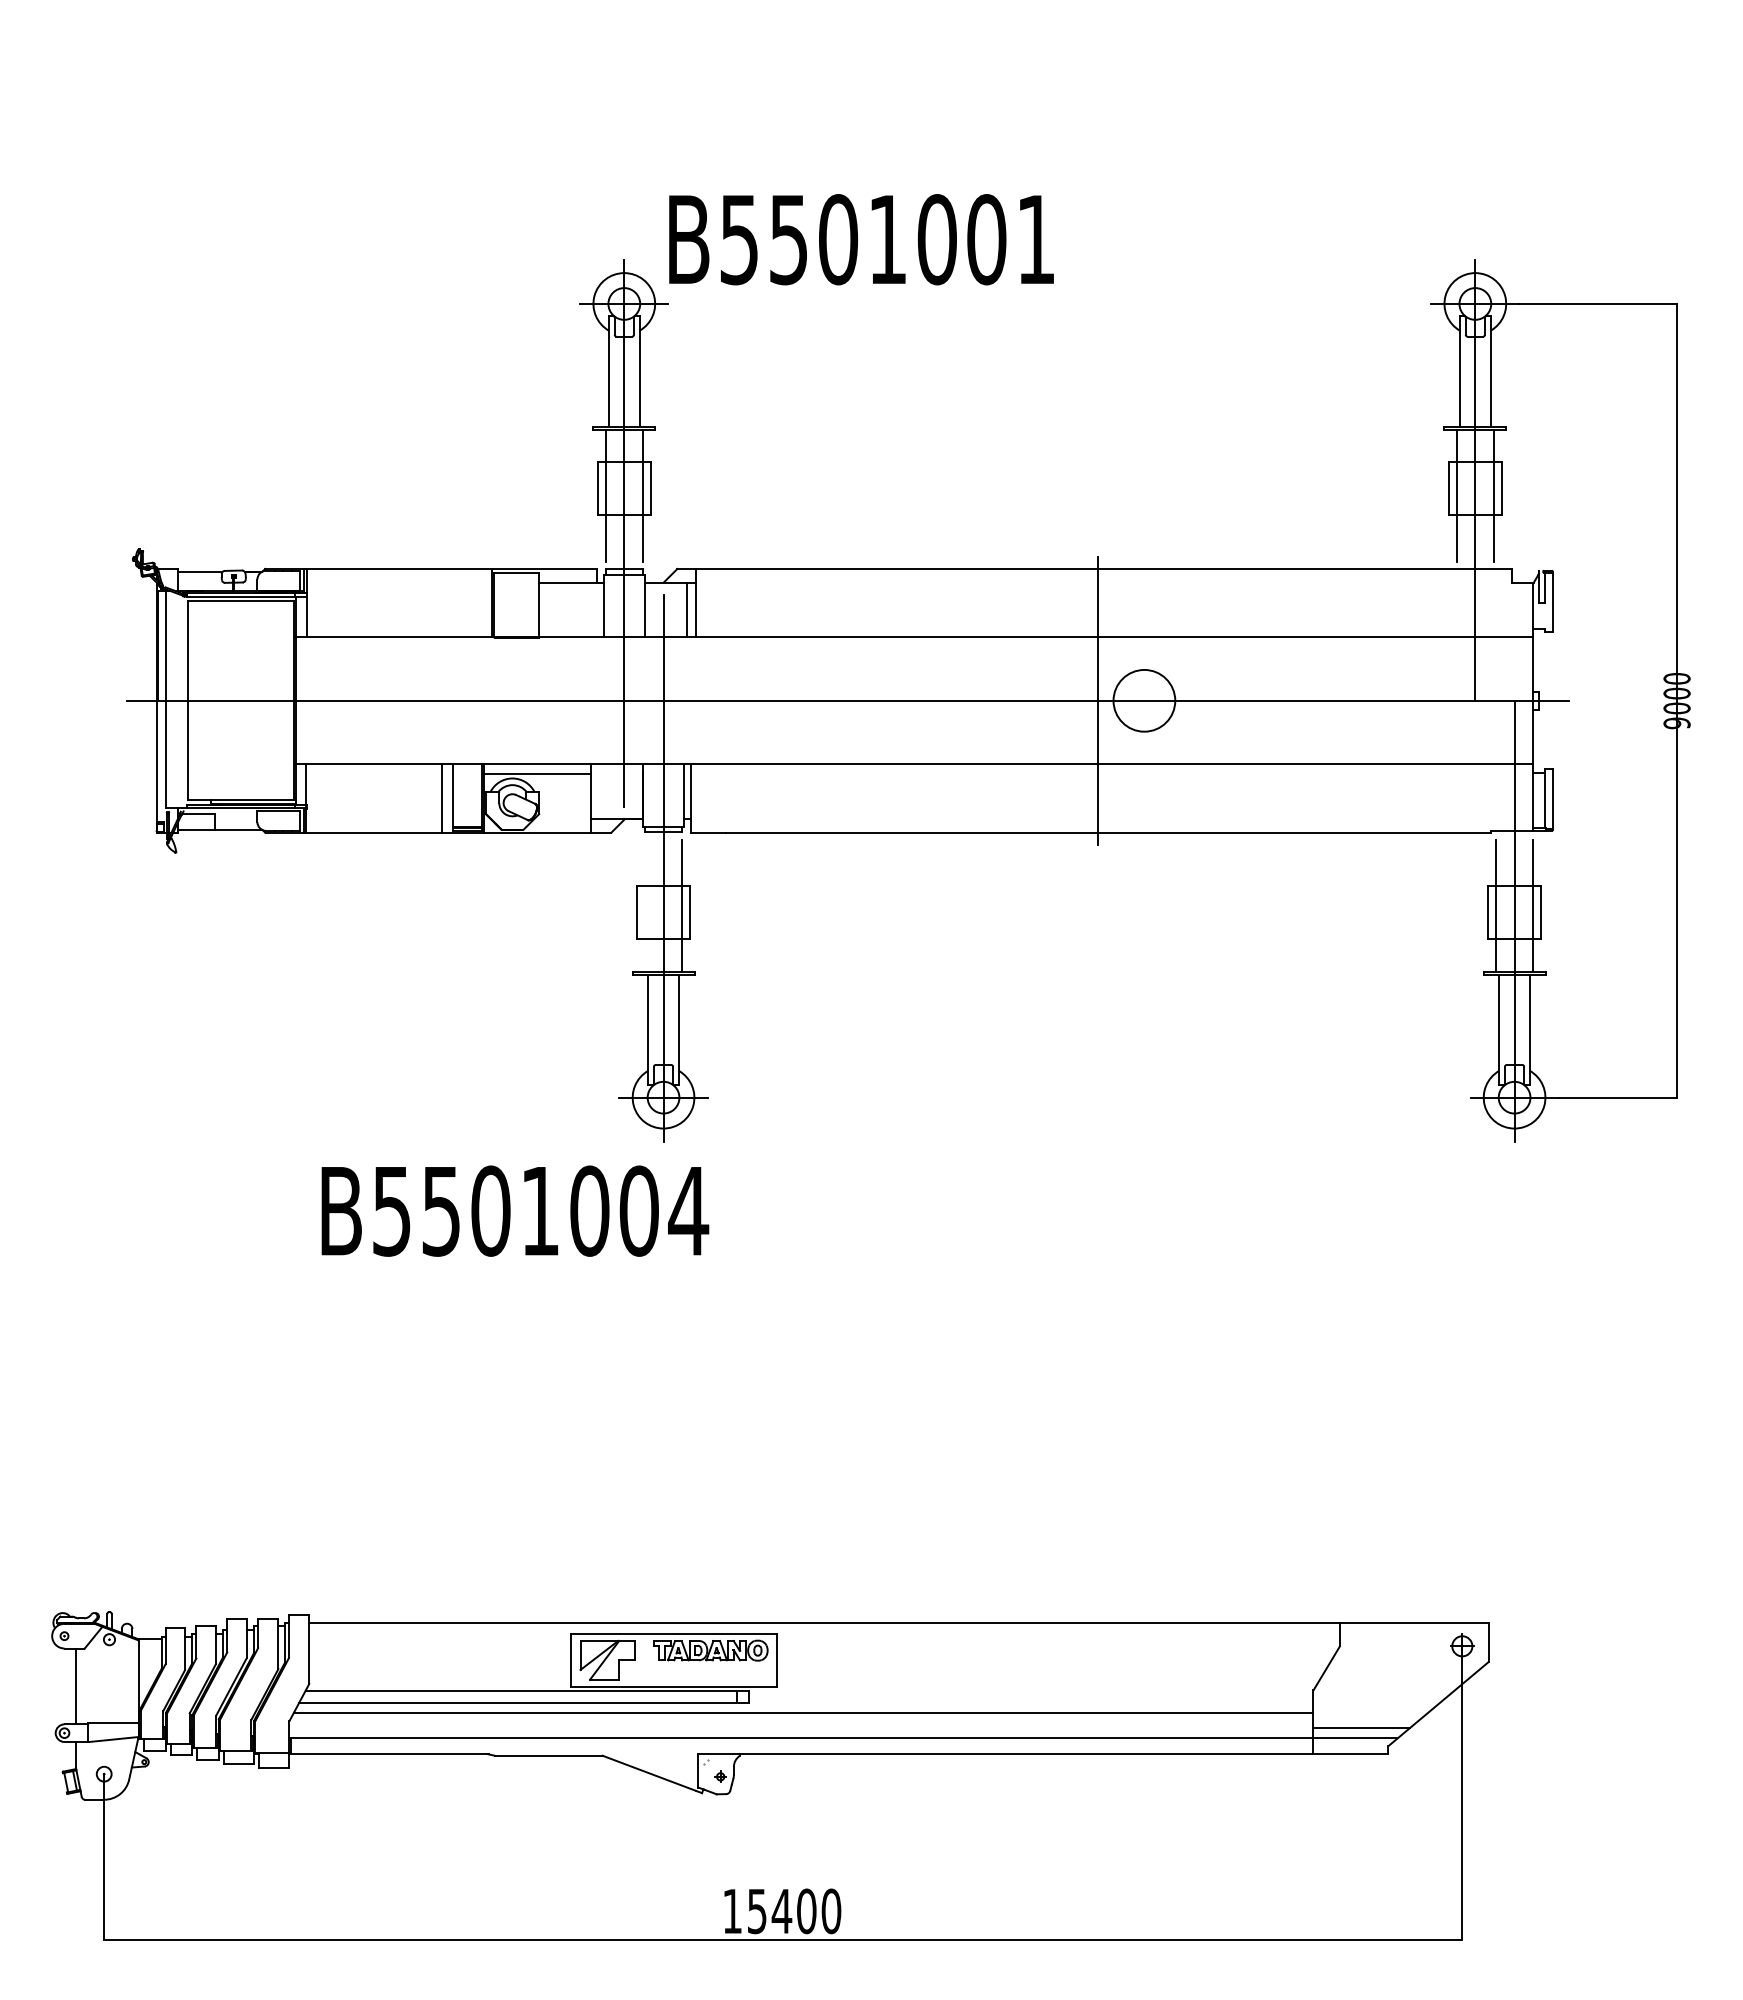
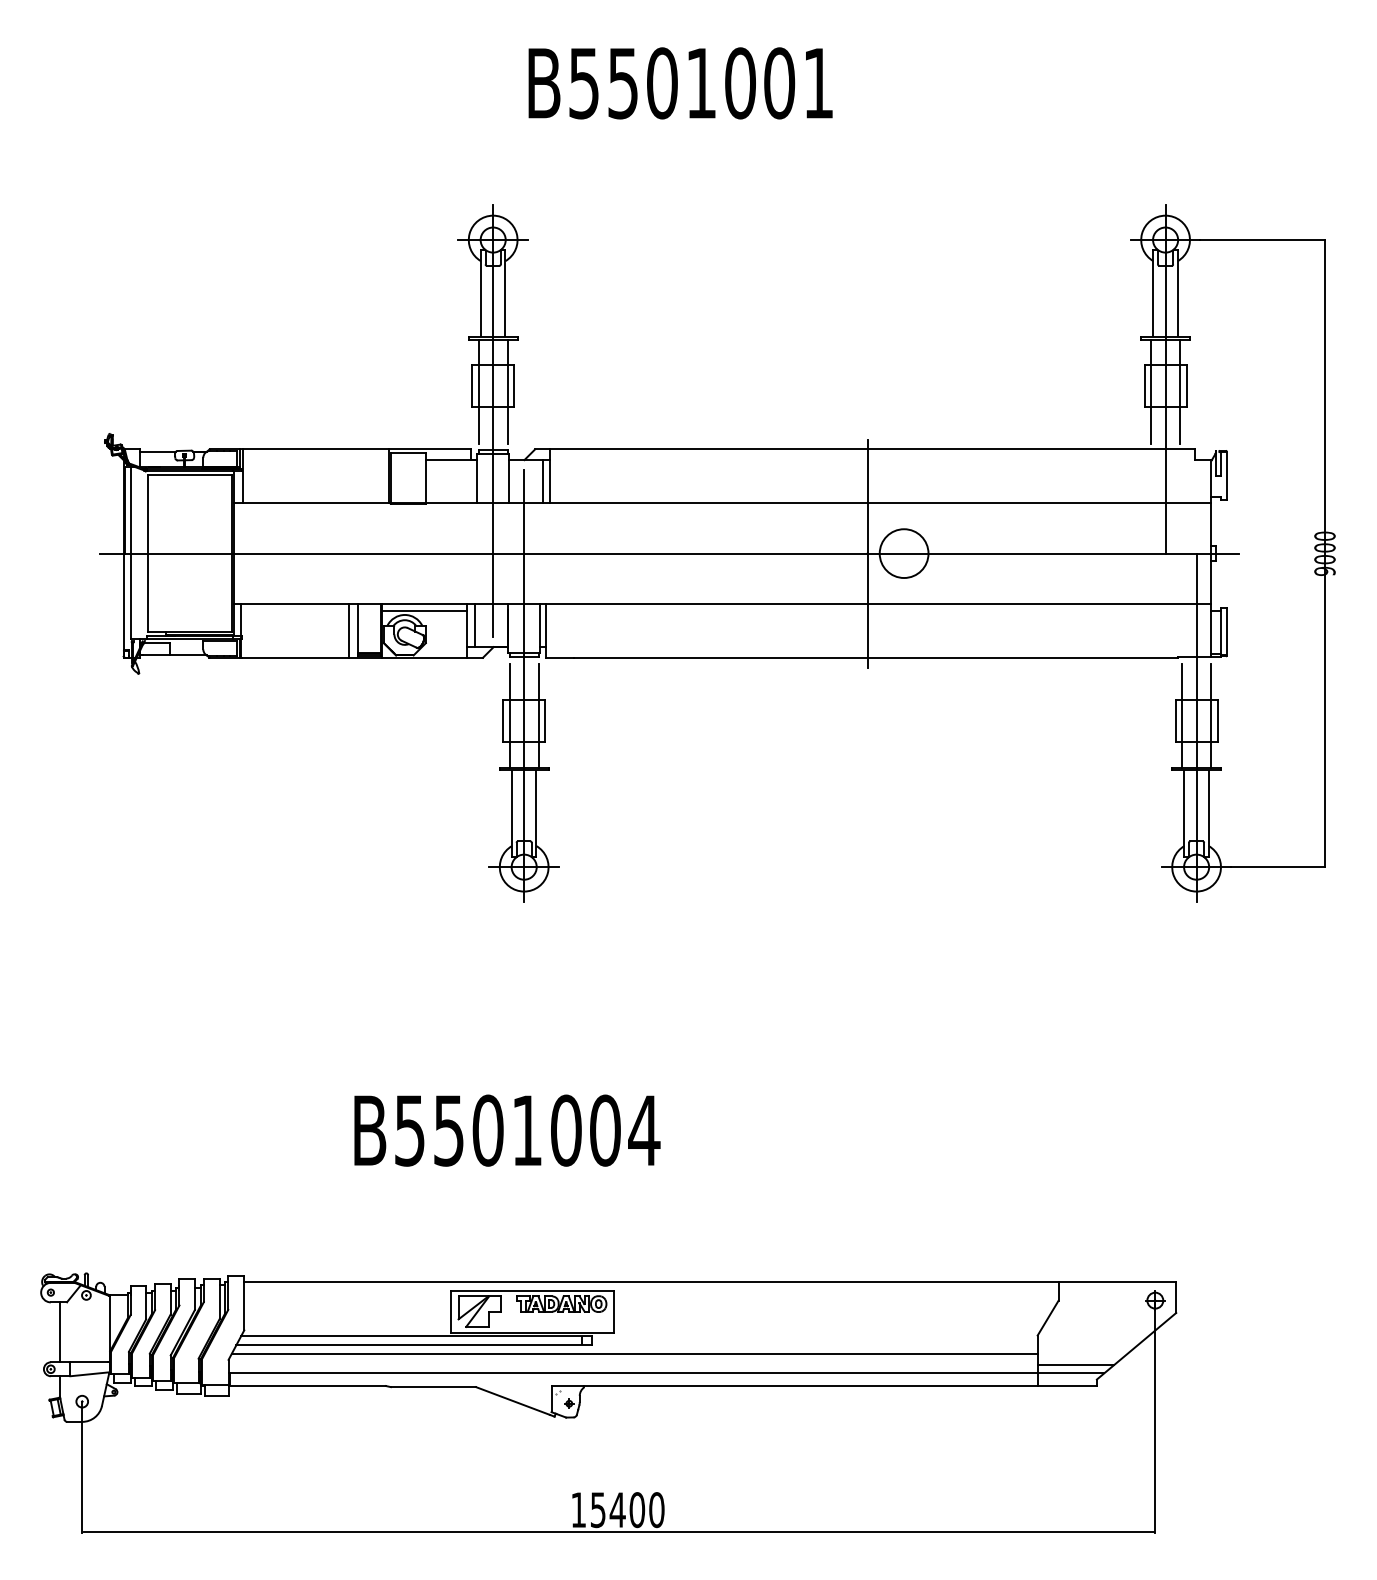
text: (861, 239) -> (680, 83), moved
line: (600, 791) -> (474, 625), added
line: (645, 905) -> (509, 715), added
text: (515, 1210) -> (507, 1130), moved

